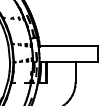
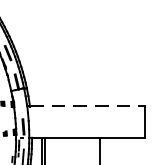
line: (69, 46) -> (88, 106), solid -> dashed

